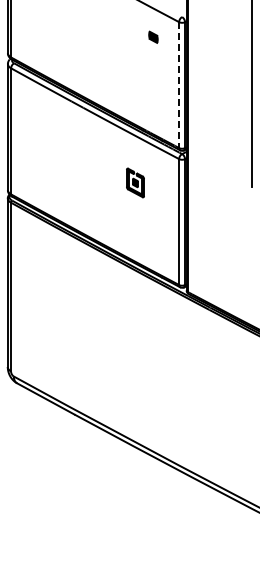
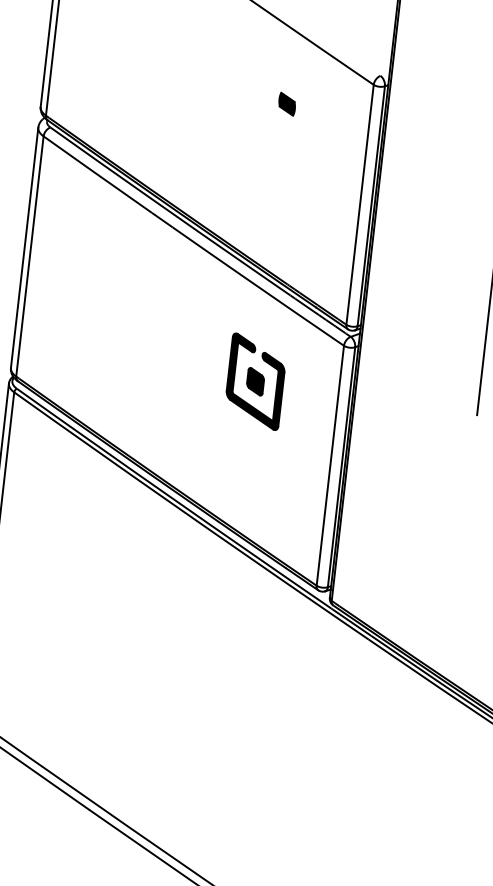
part: (153, 36) -> (287, 102), moved
line: (179, 85) -> (360, 205), dashed -> solid
part: (135, 182) -> (255, 380), size x1.67

